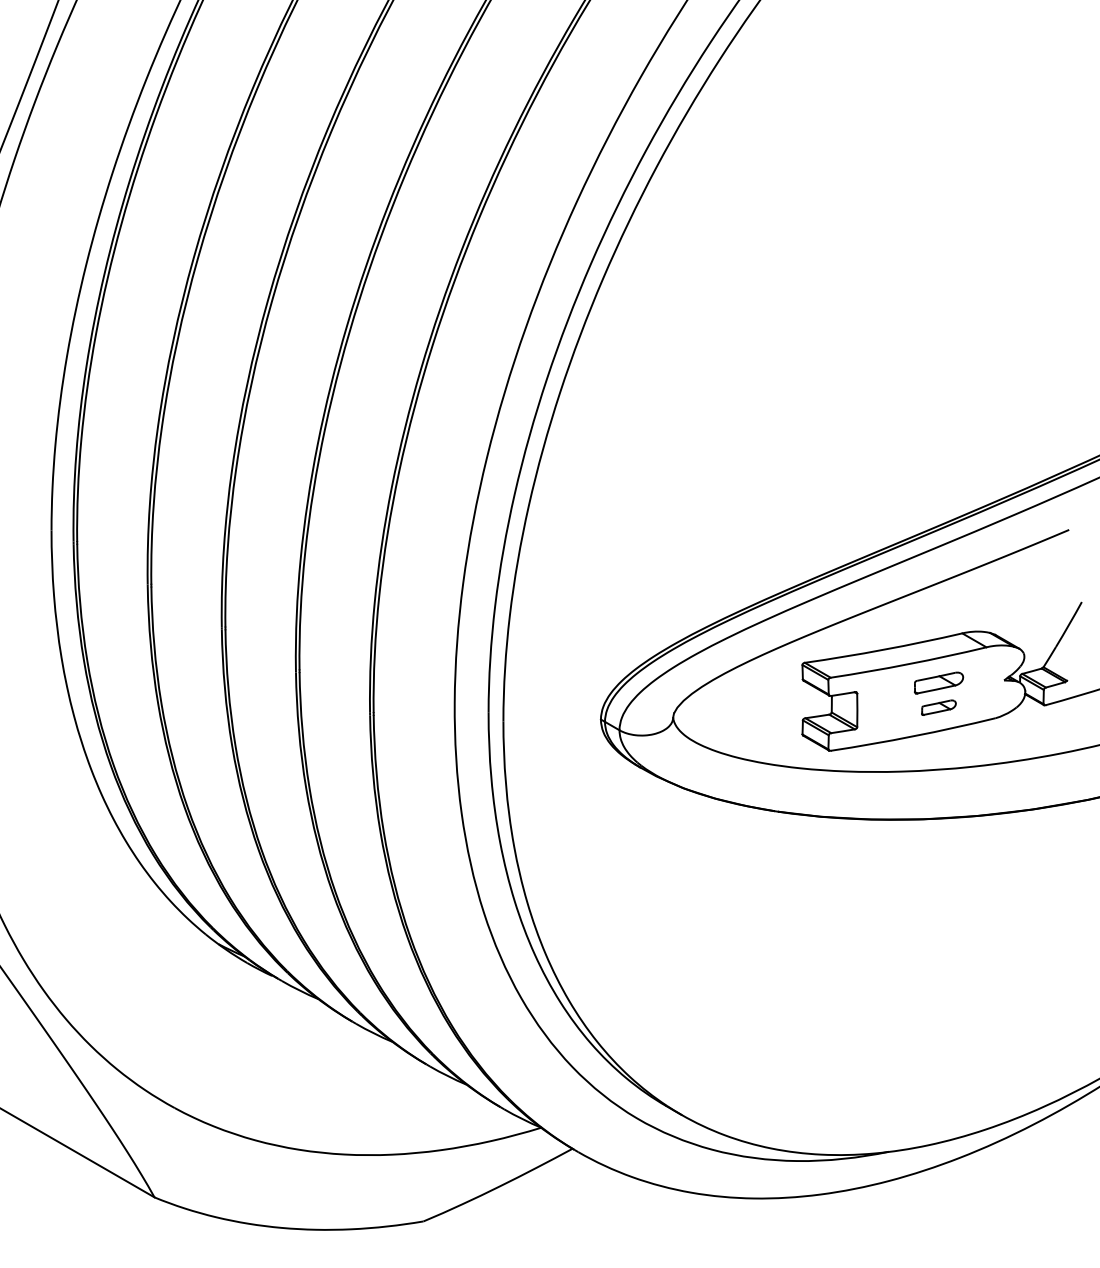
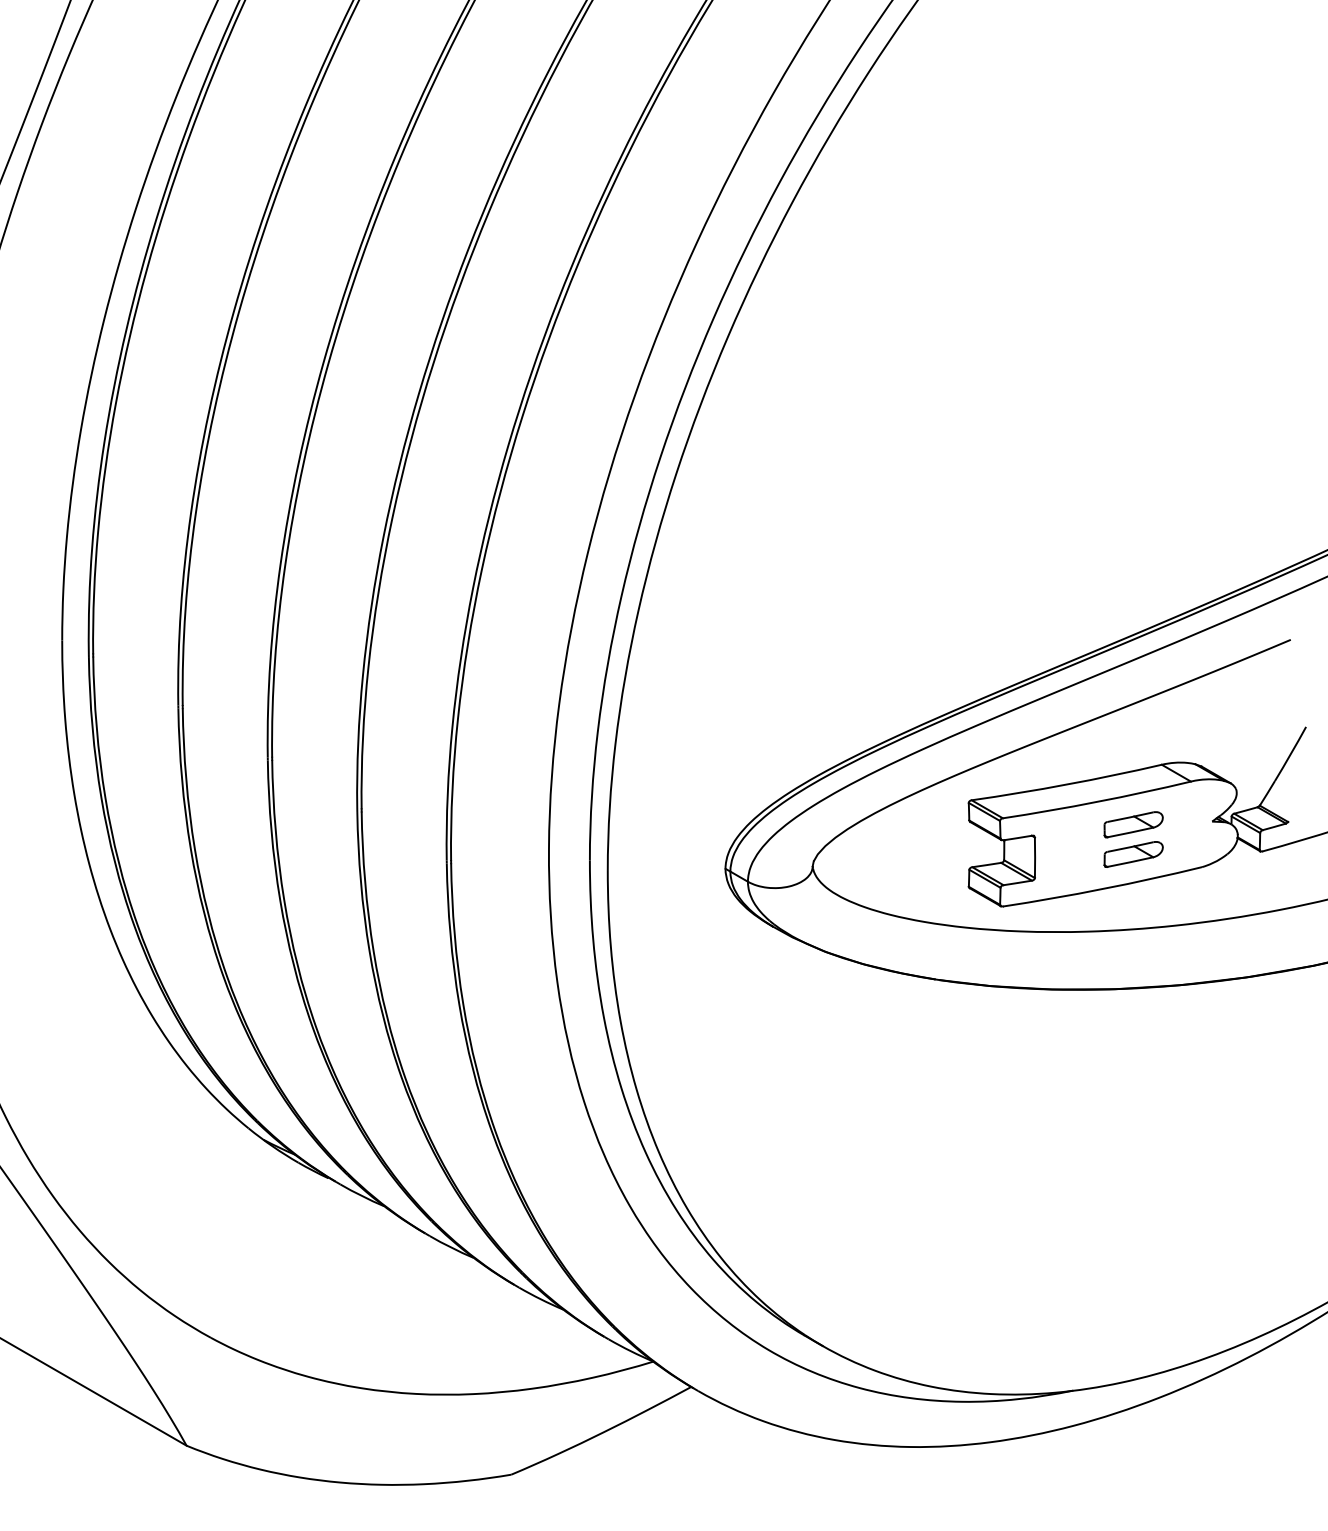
part: (938, 707) -> (1133, 854), size x1.43

